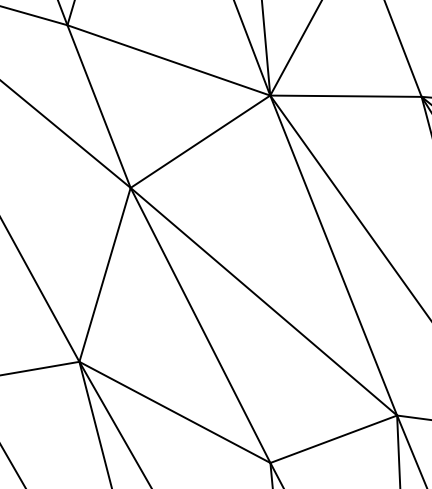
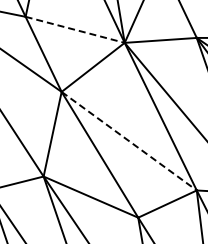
line: (169, 59) -> (75, 29), solid -> dashed
line: (264, 302) -> (129, 141), solid -> dashed

